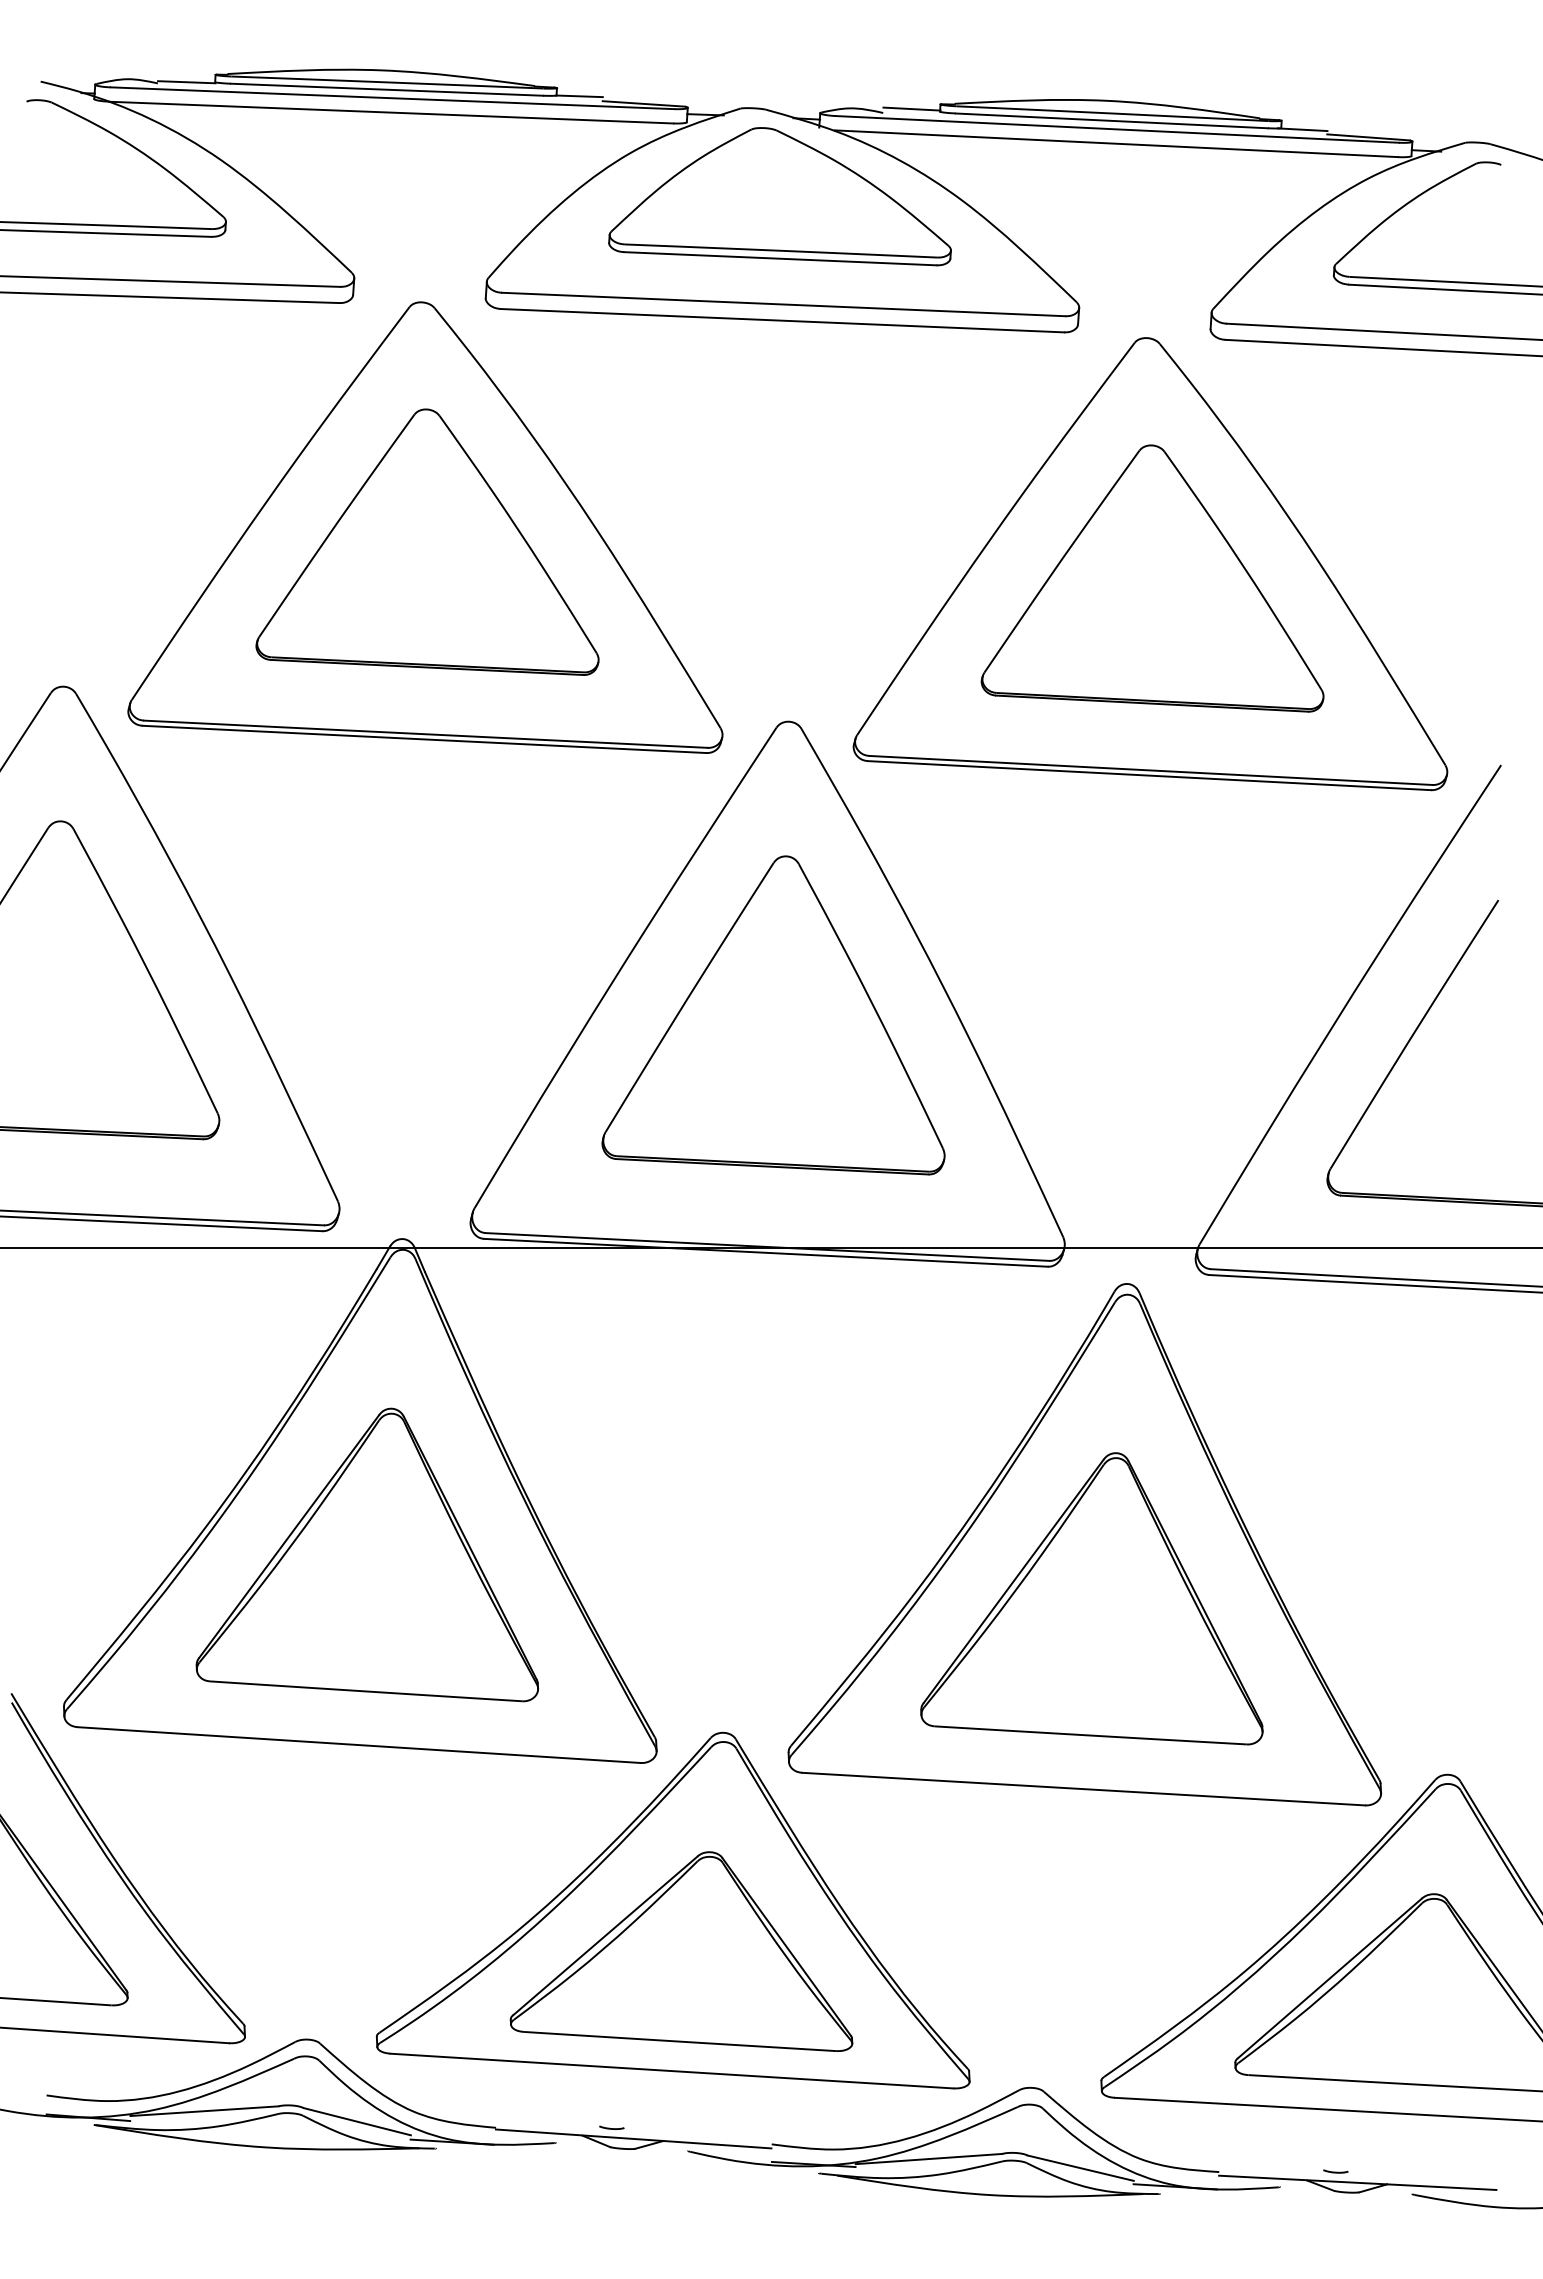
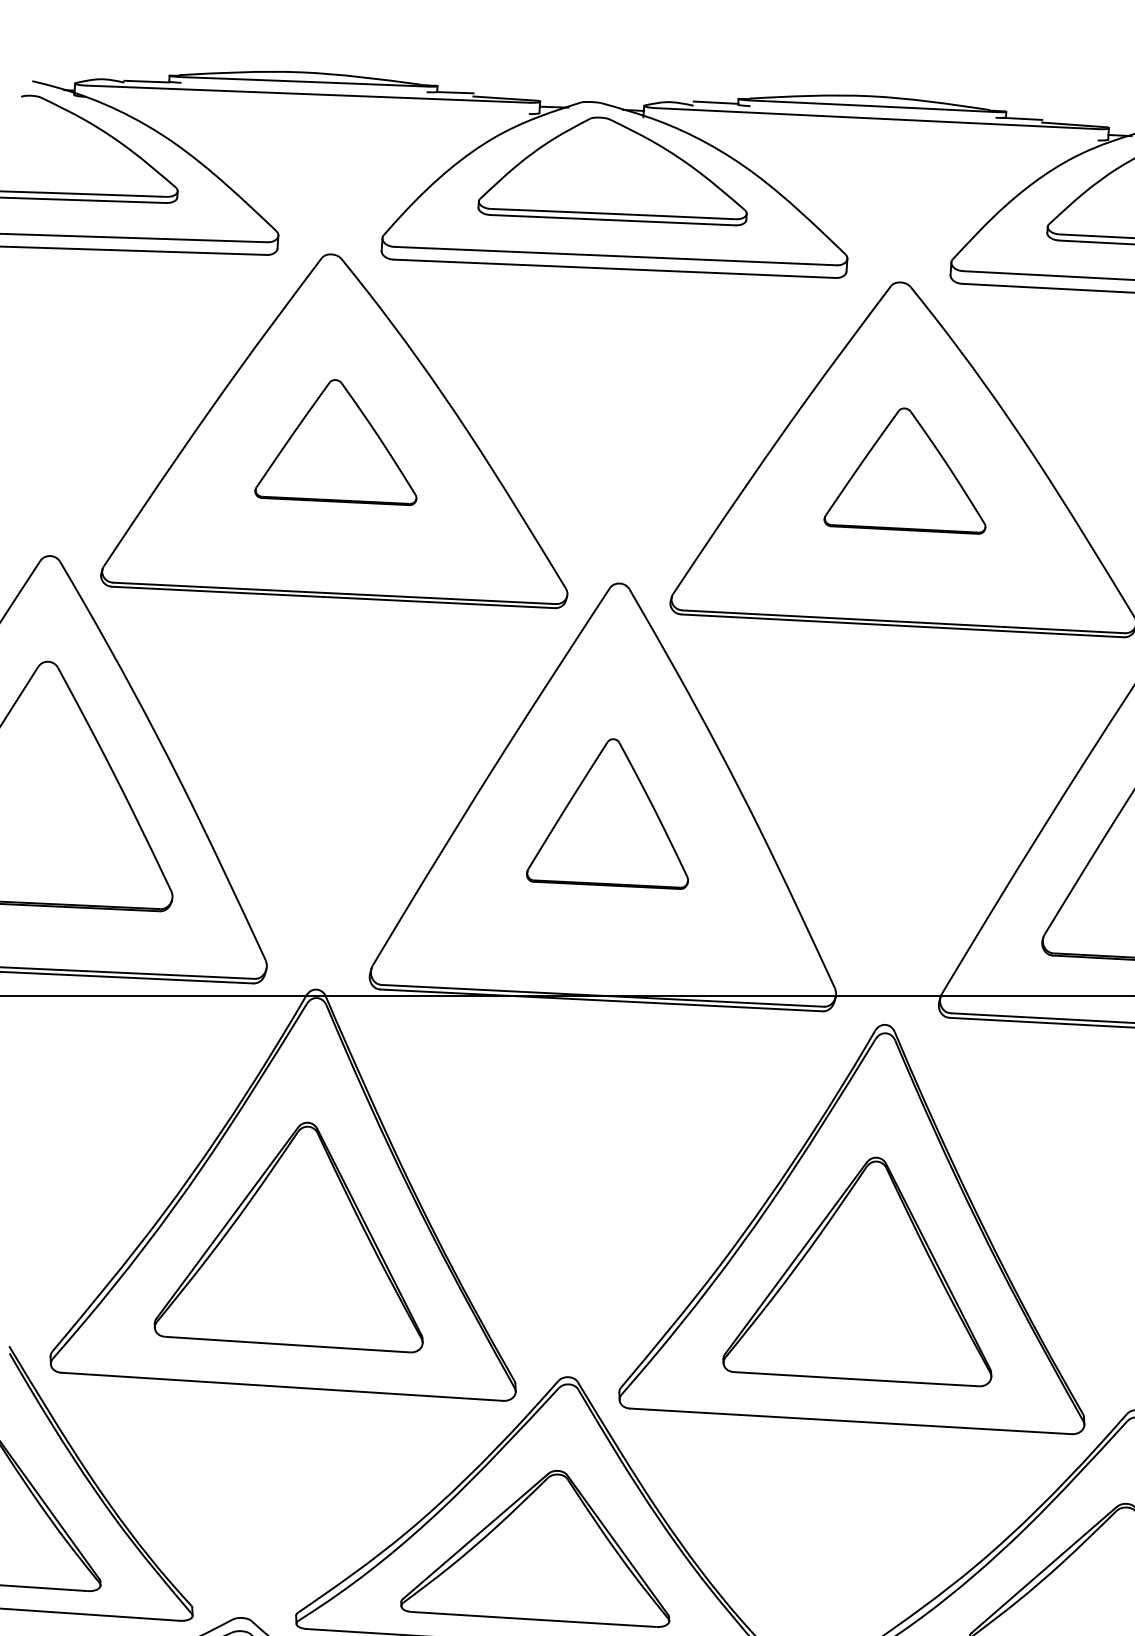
line: (386, 89) -> (303, 87), removed
line: (391, 112) -> (307, 105), removed
line: (1111, 120) -> (872, 111), removed
line: (1115, 143) -> (875, 129), removed
part: (427, 541) -> (335, 442), size x0.6
part: (1152, 578) -> (904, 471), size x0.6
part: (773, 1015) -> (607, 814), size x0.6

